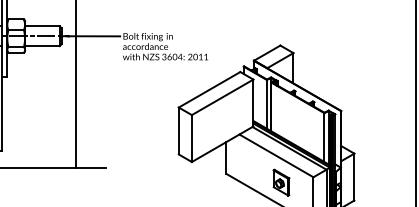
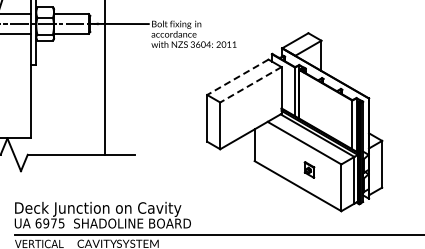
line: (209, 90) -> (237, 77), solid -> dashed
line: (222, 98) -> (250, 85), solid -> dashed
part: (281, 182) -> (309, 169), size x0.6

